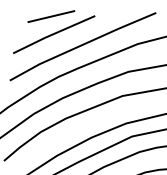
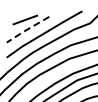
line: (53, 34) -> (27, 29), solid -> dashed

